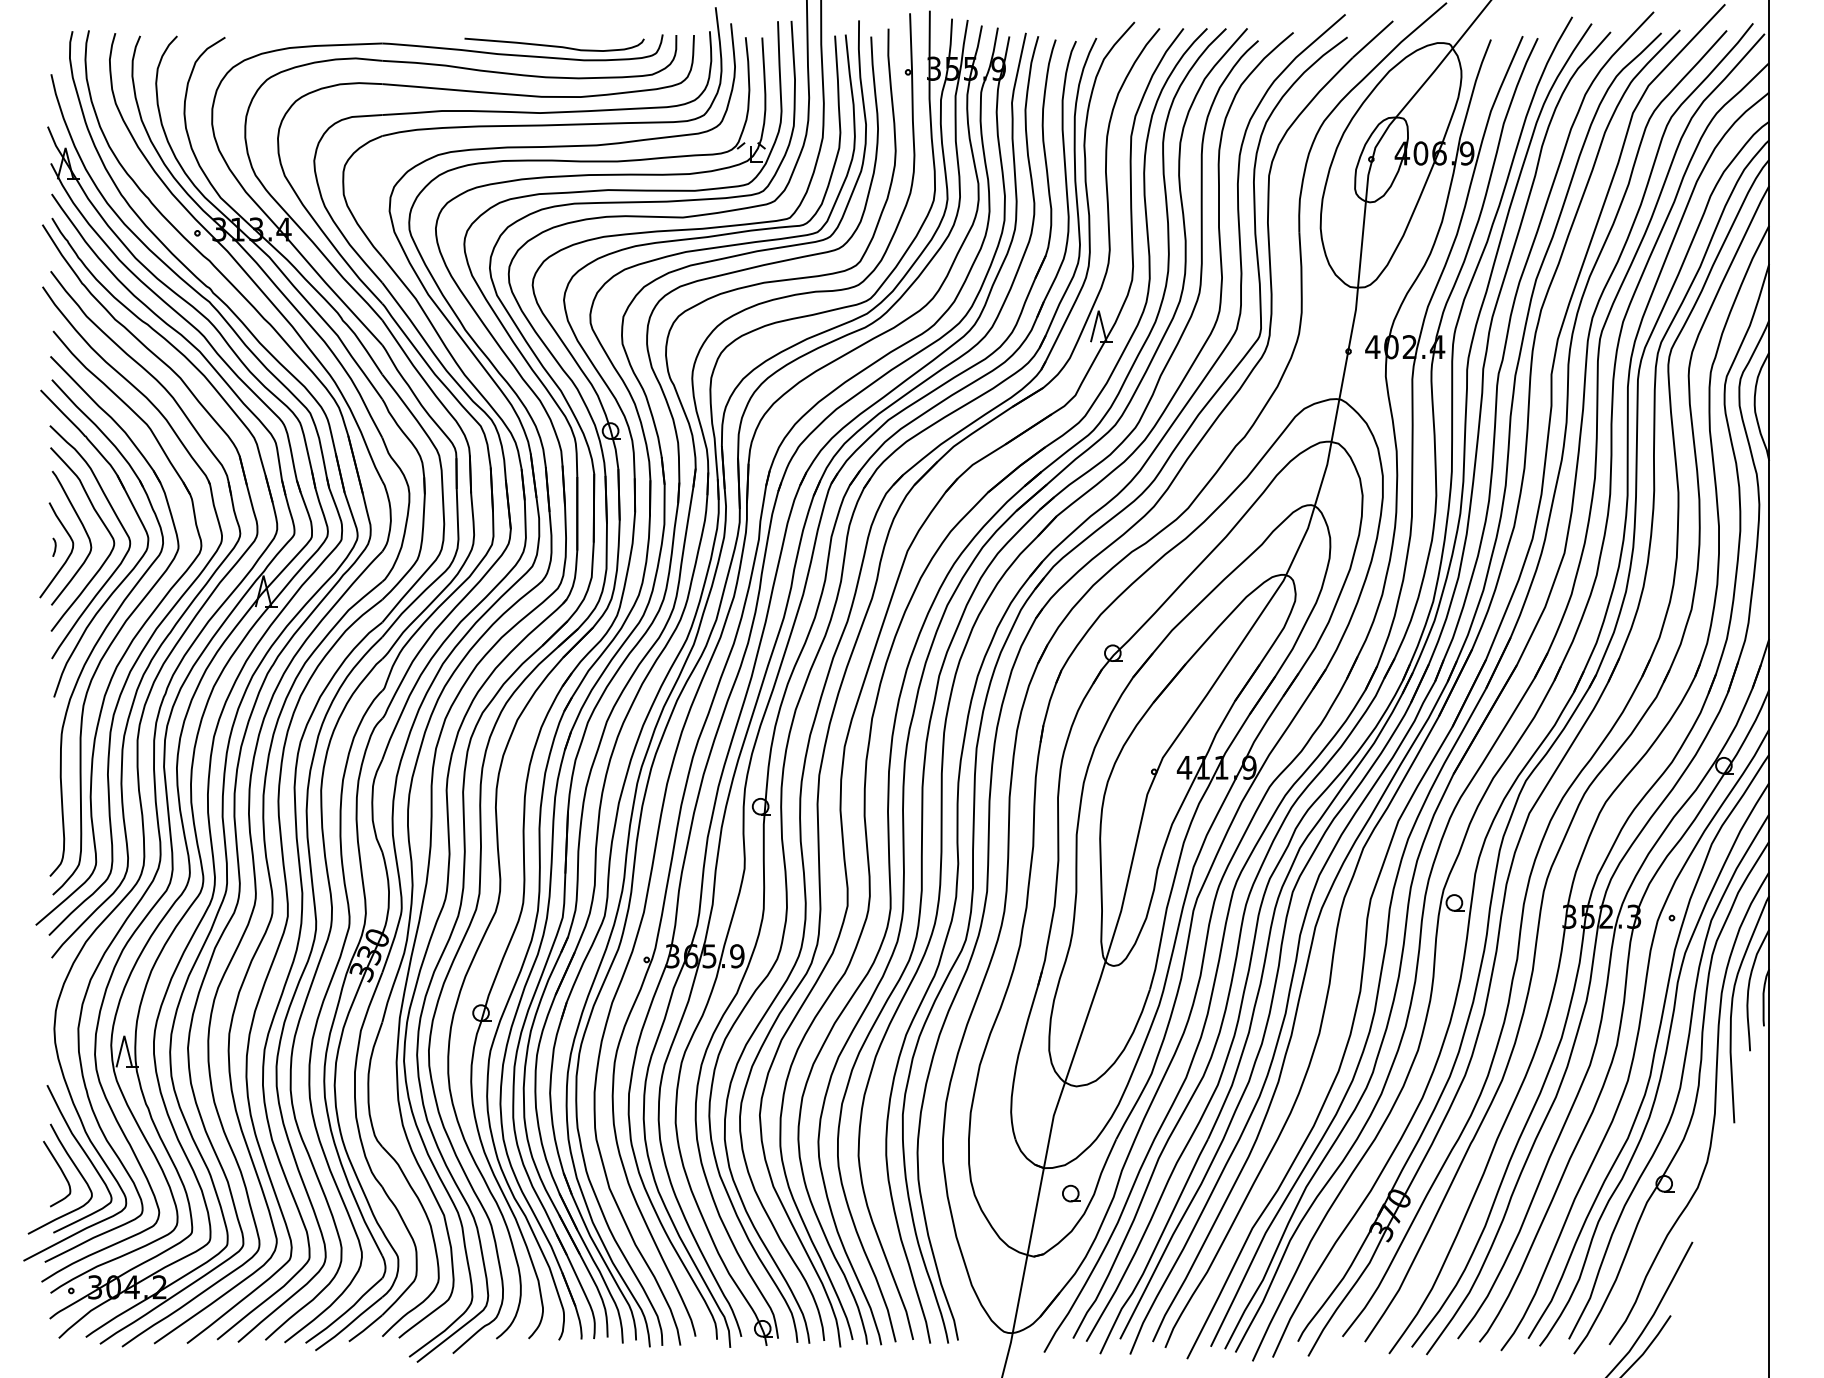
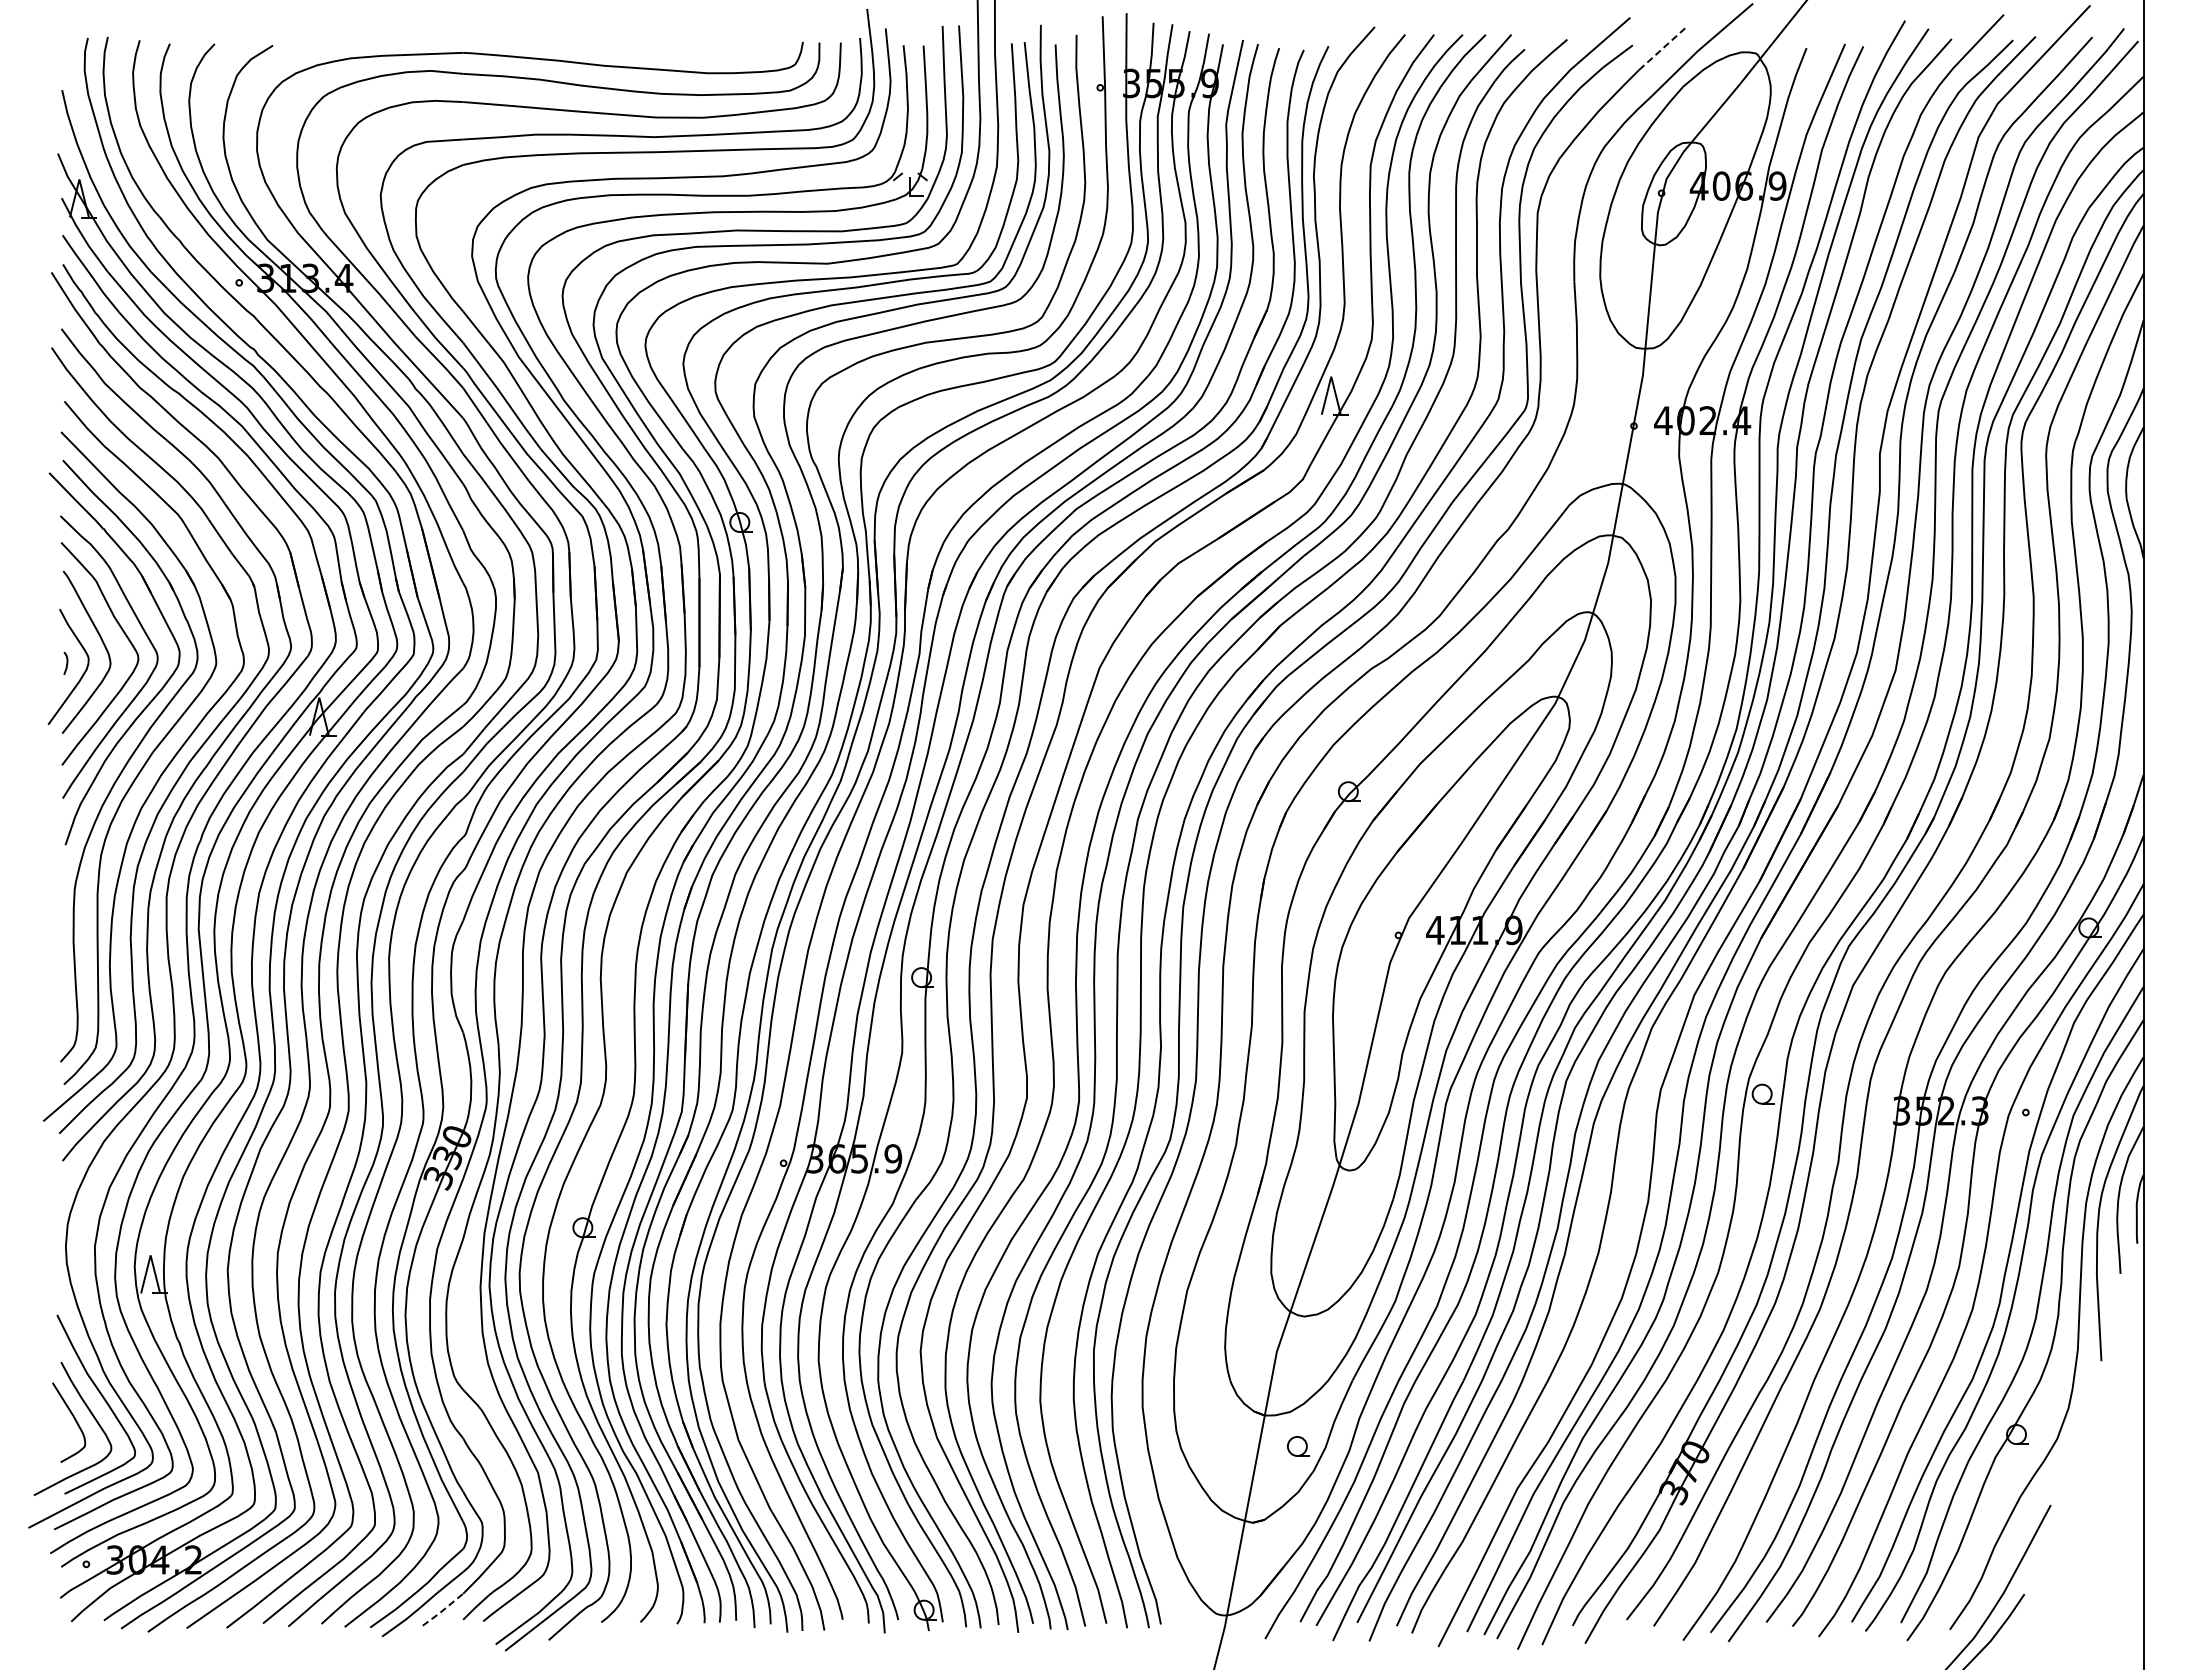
line: (1372, 39) -> (1663, 47), solid -> dashed
curve: (554, 45) -> (671, 55), removed
line: (365, 1329) -> (442, 1610), solid -> dashed

